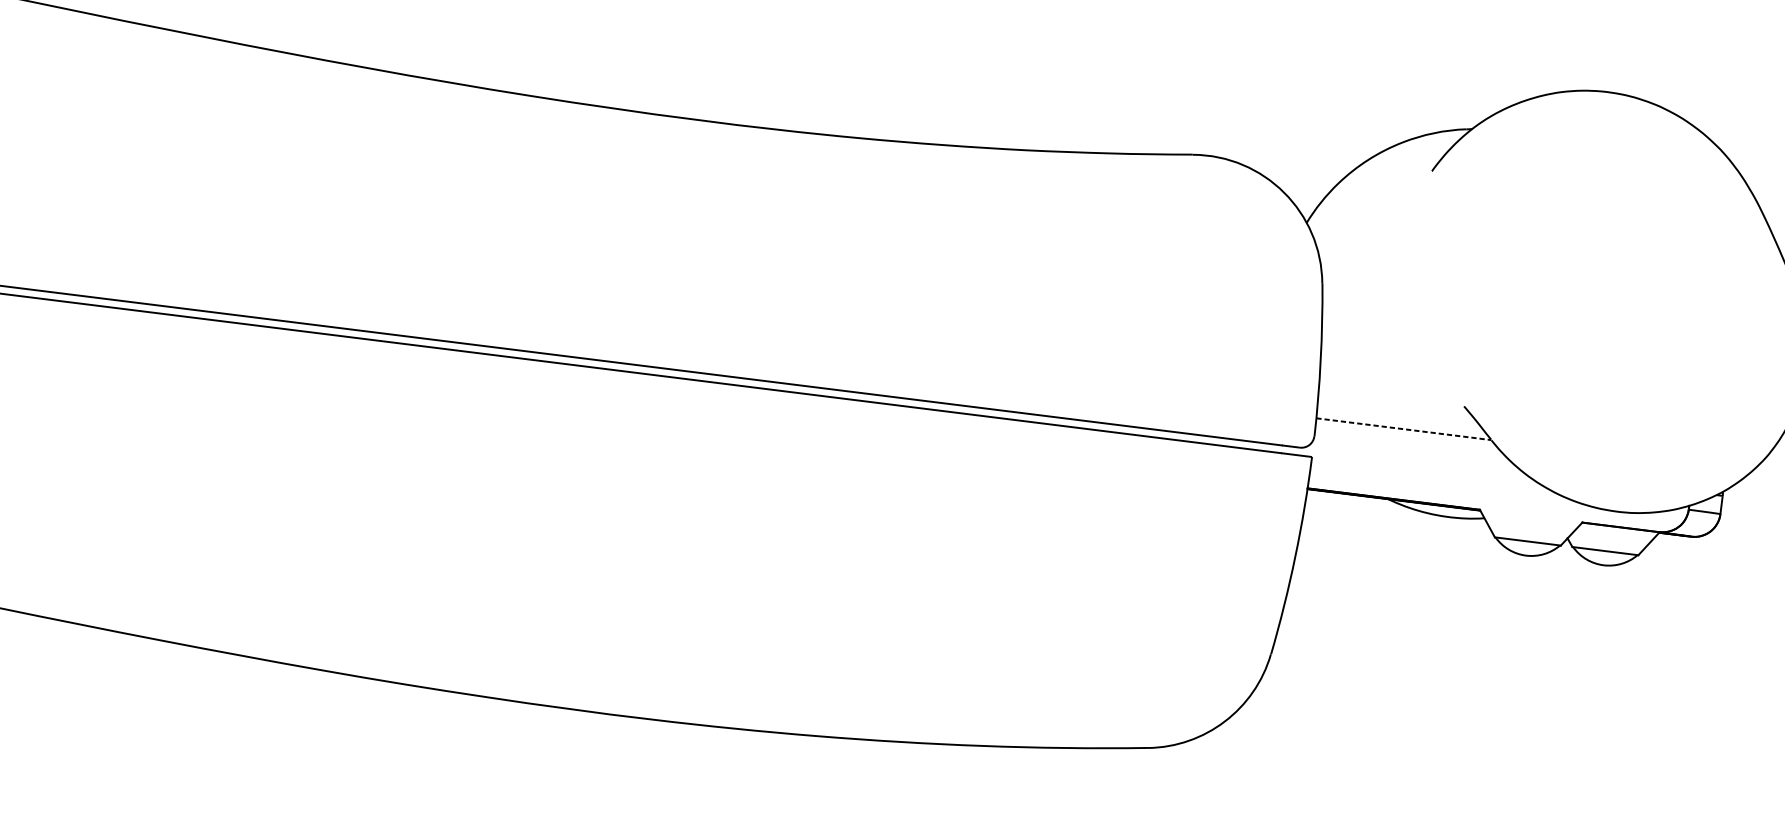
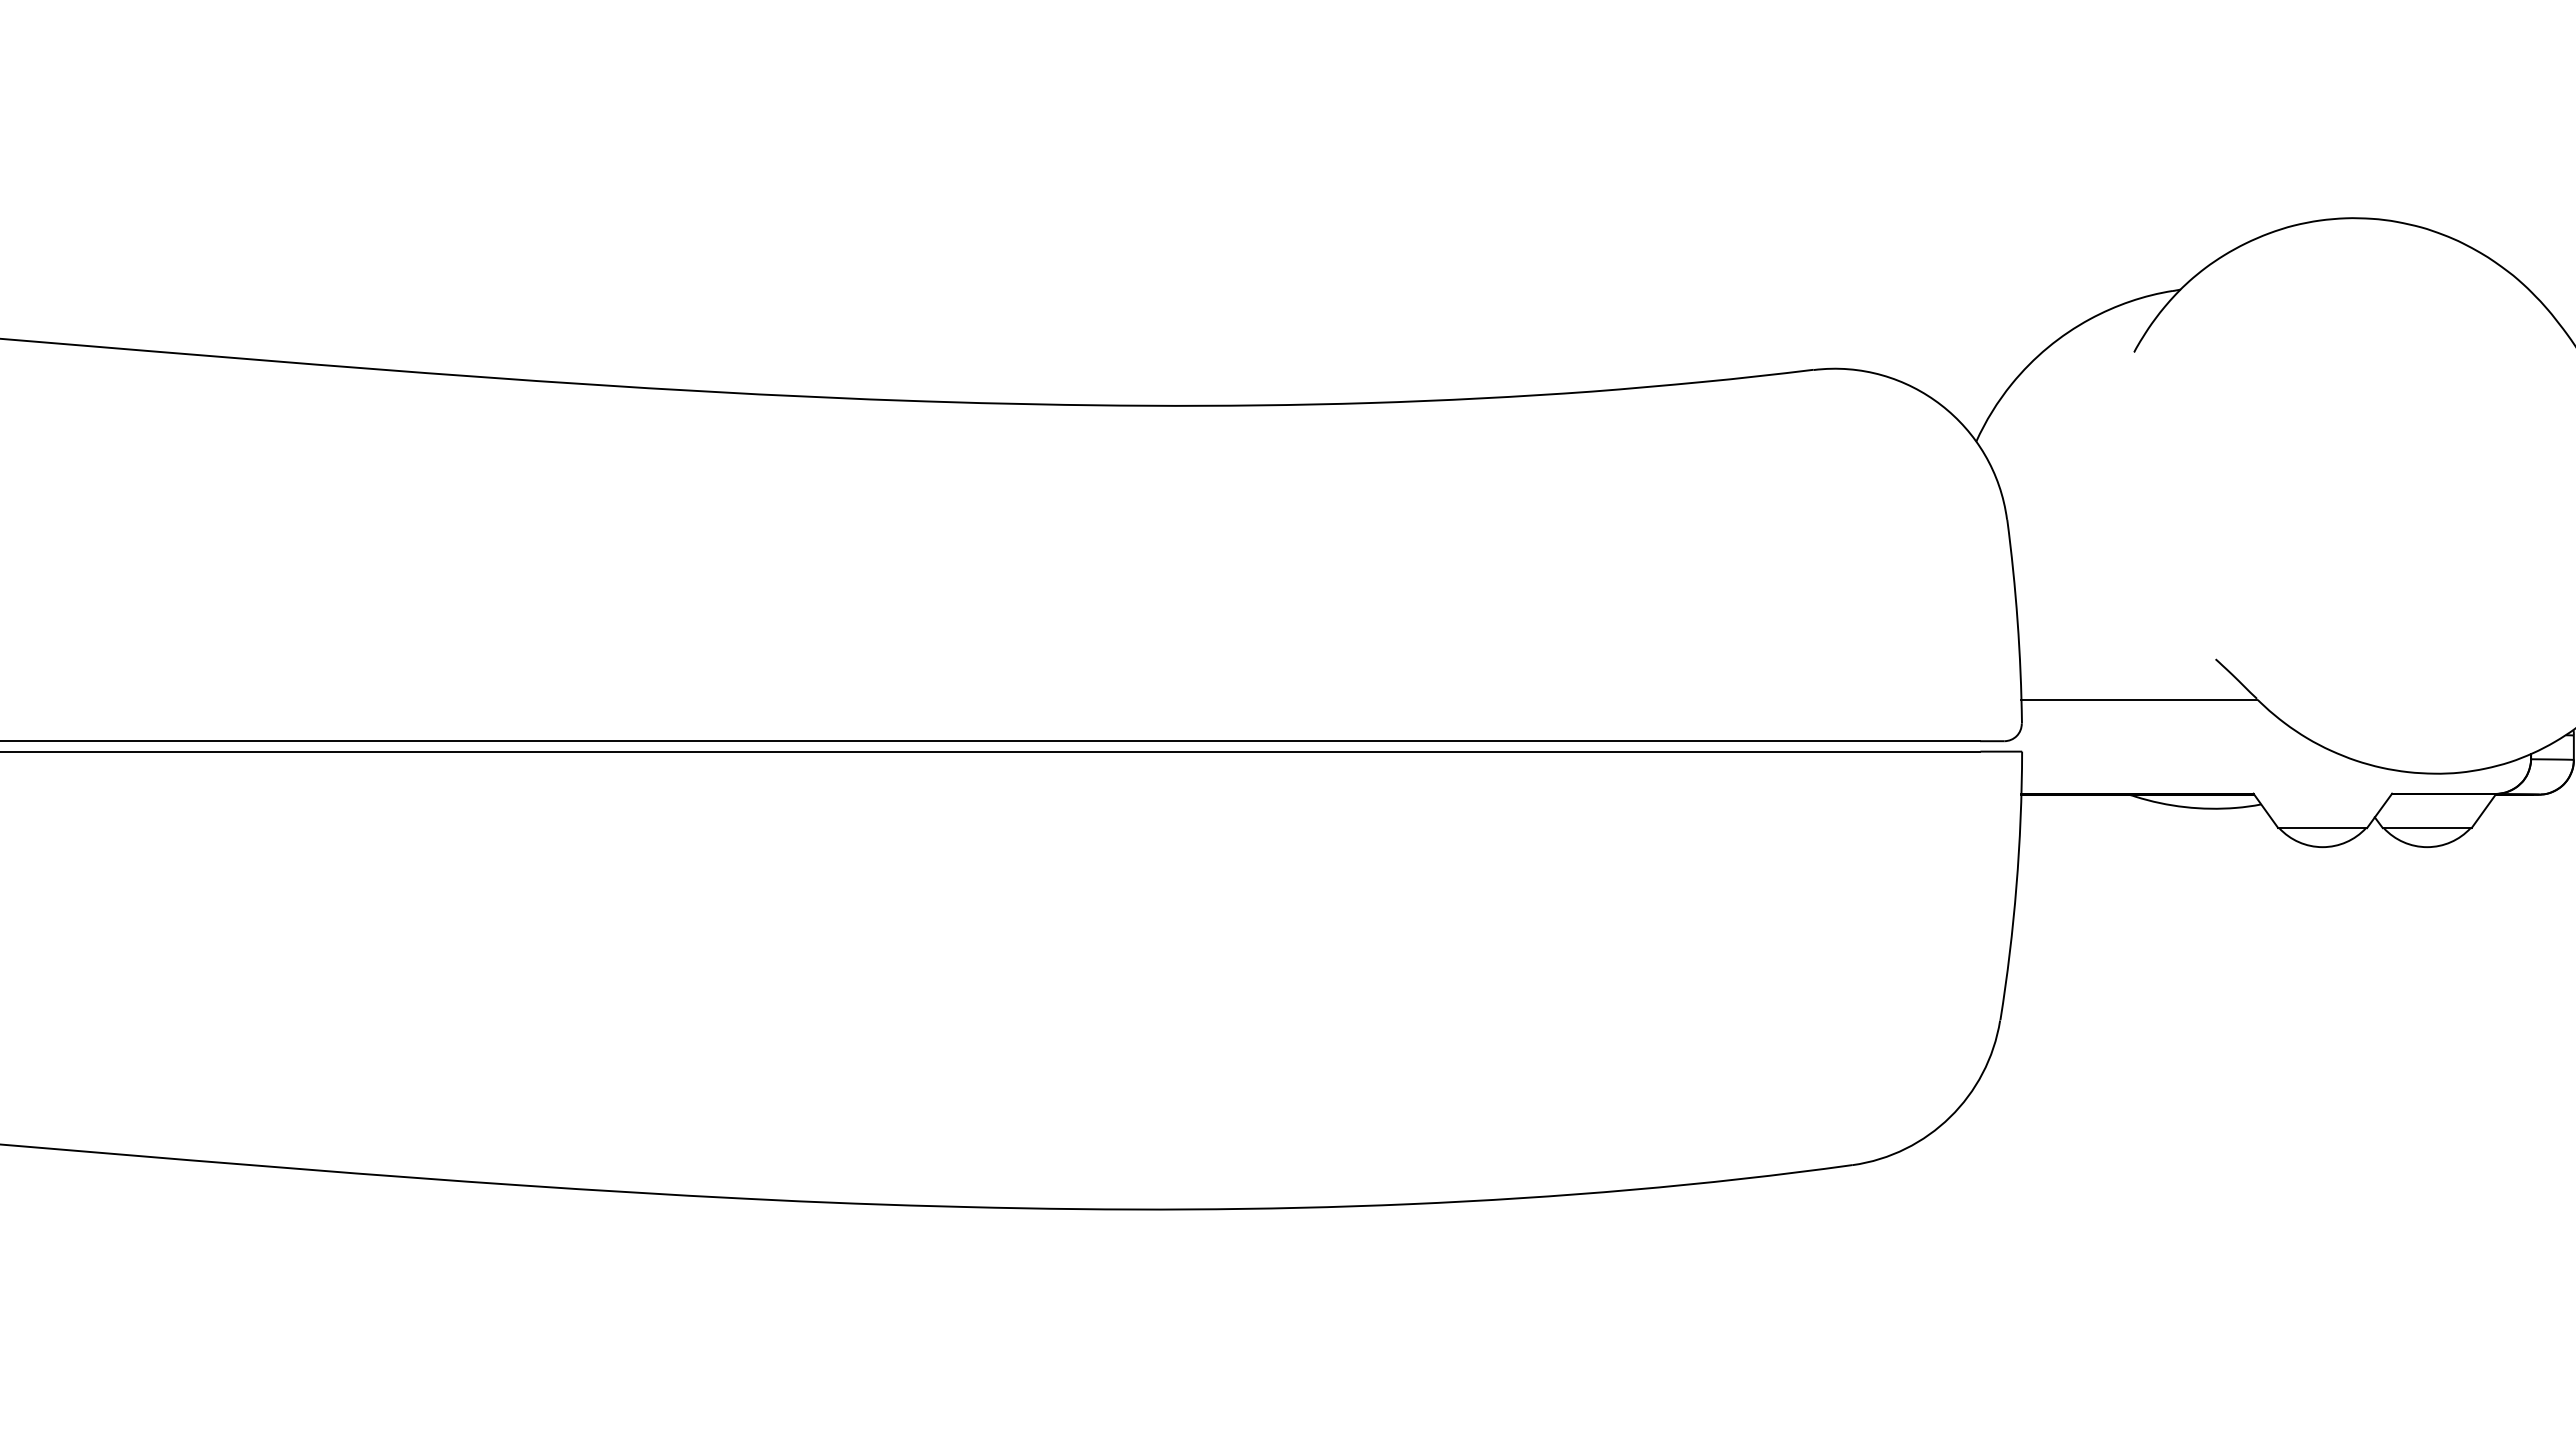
line: (1403, 429) -> (2139, 699), dashed -> solid

